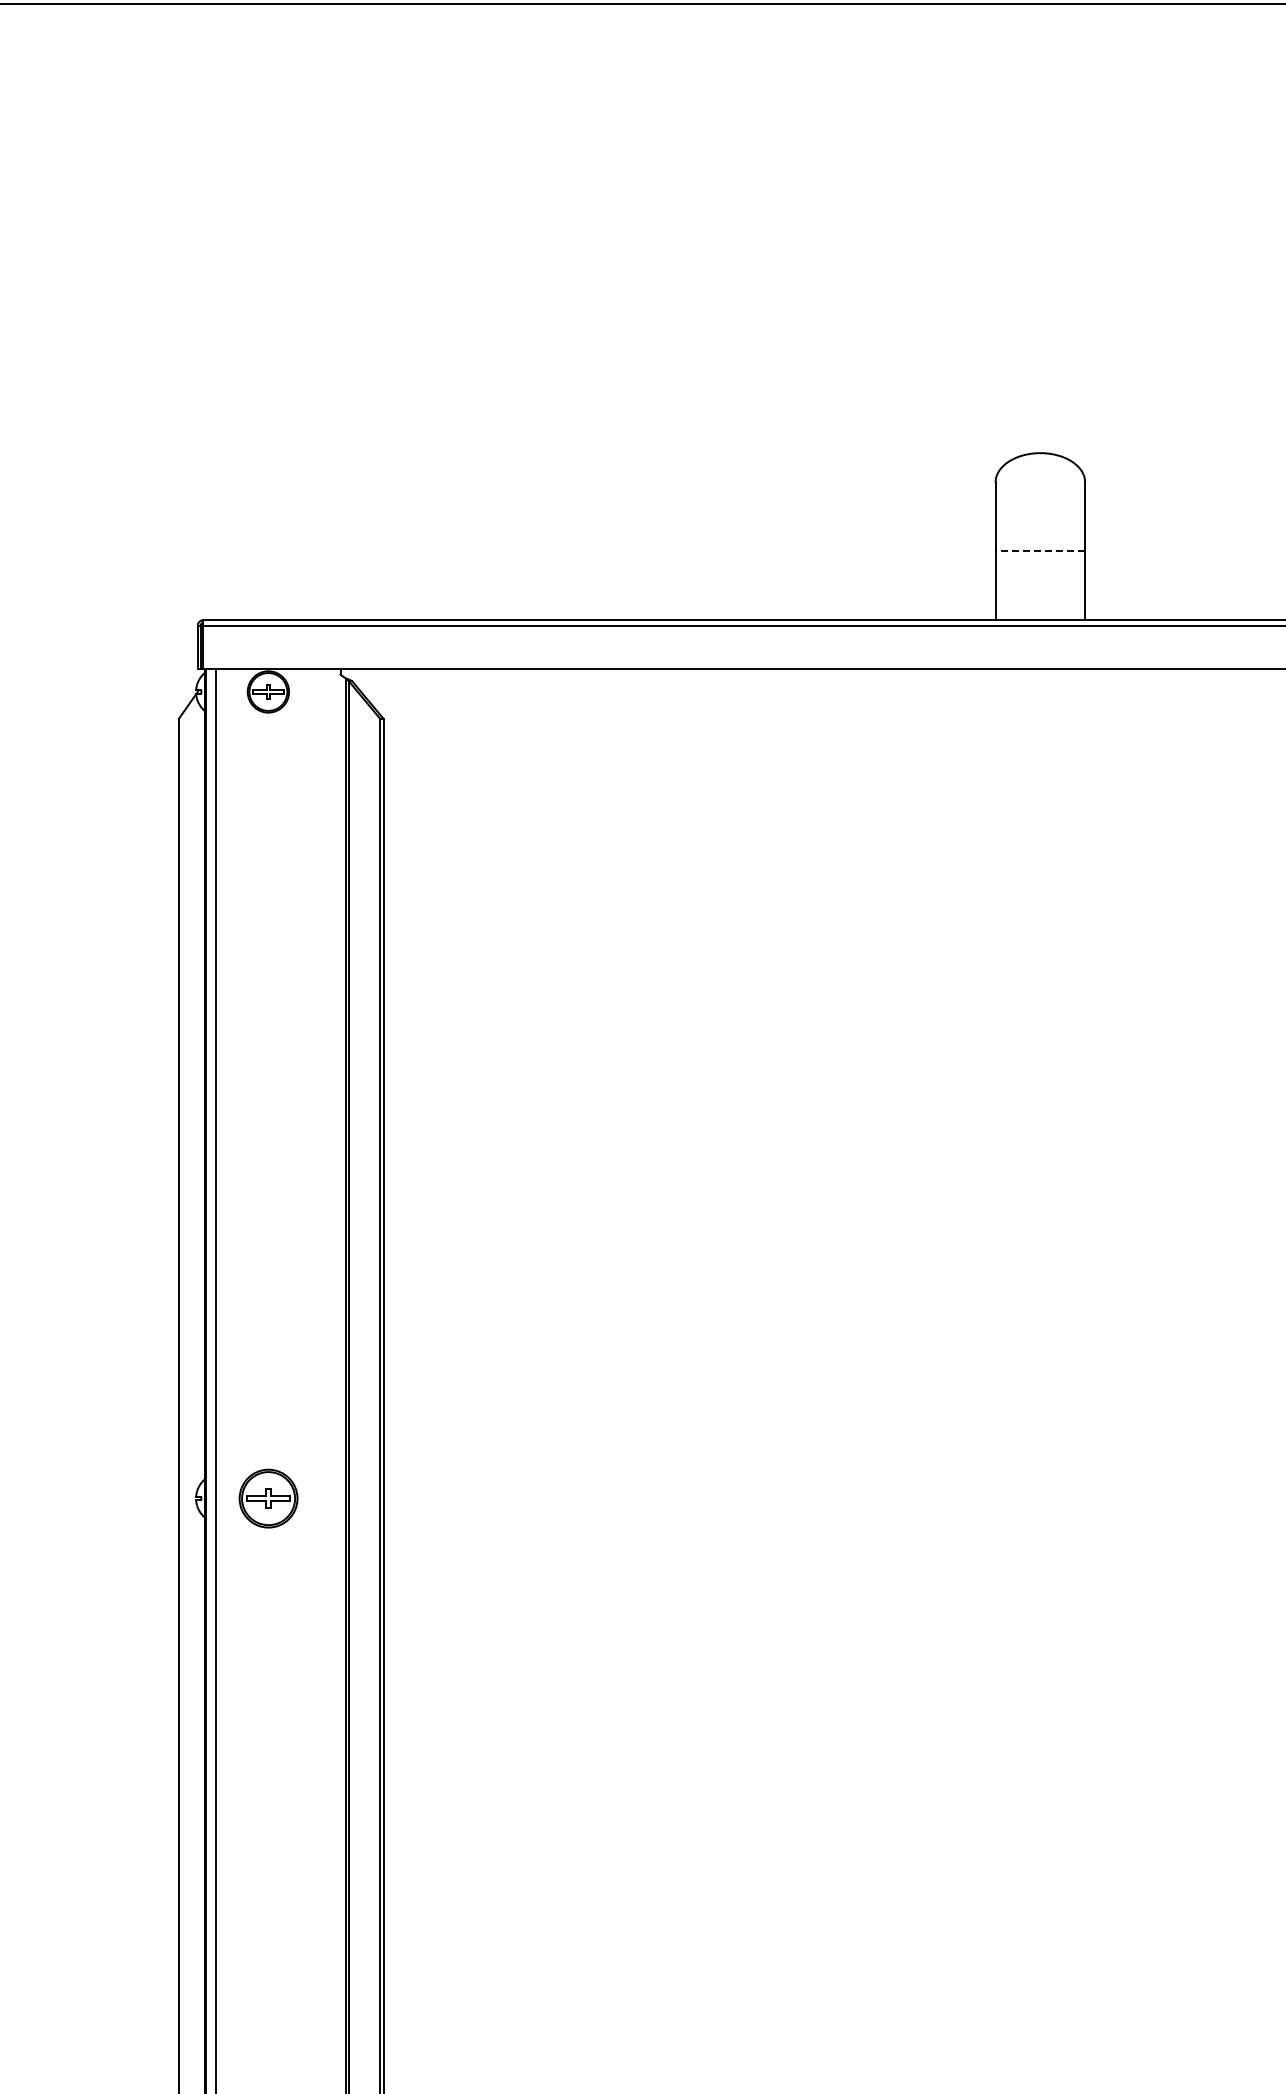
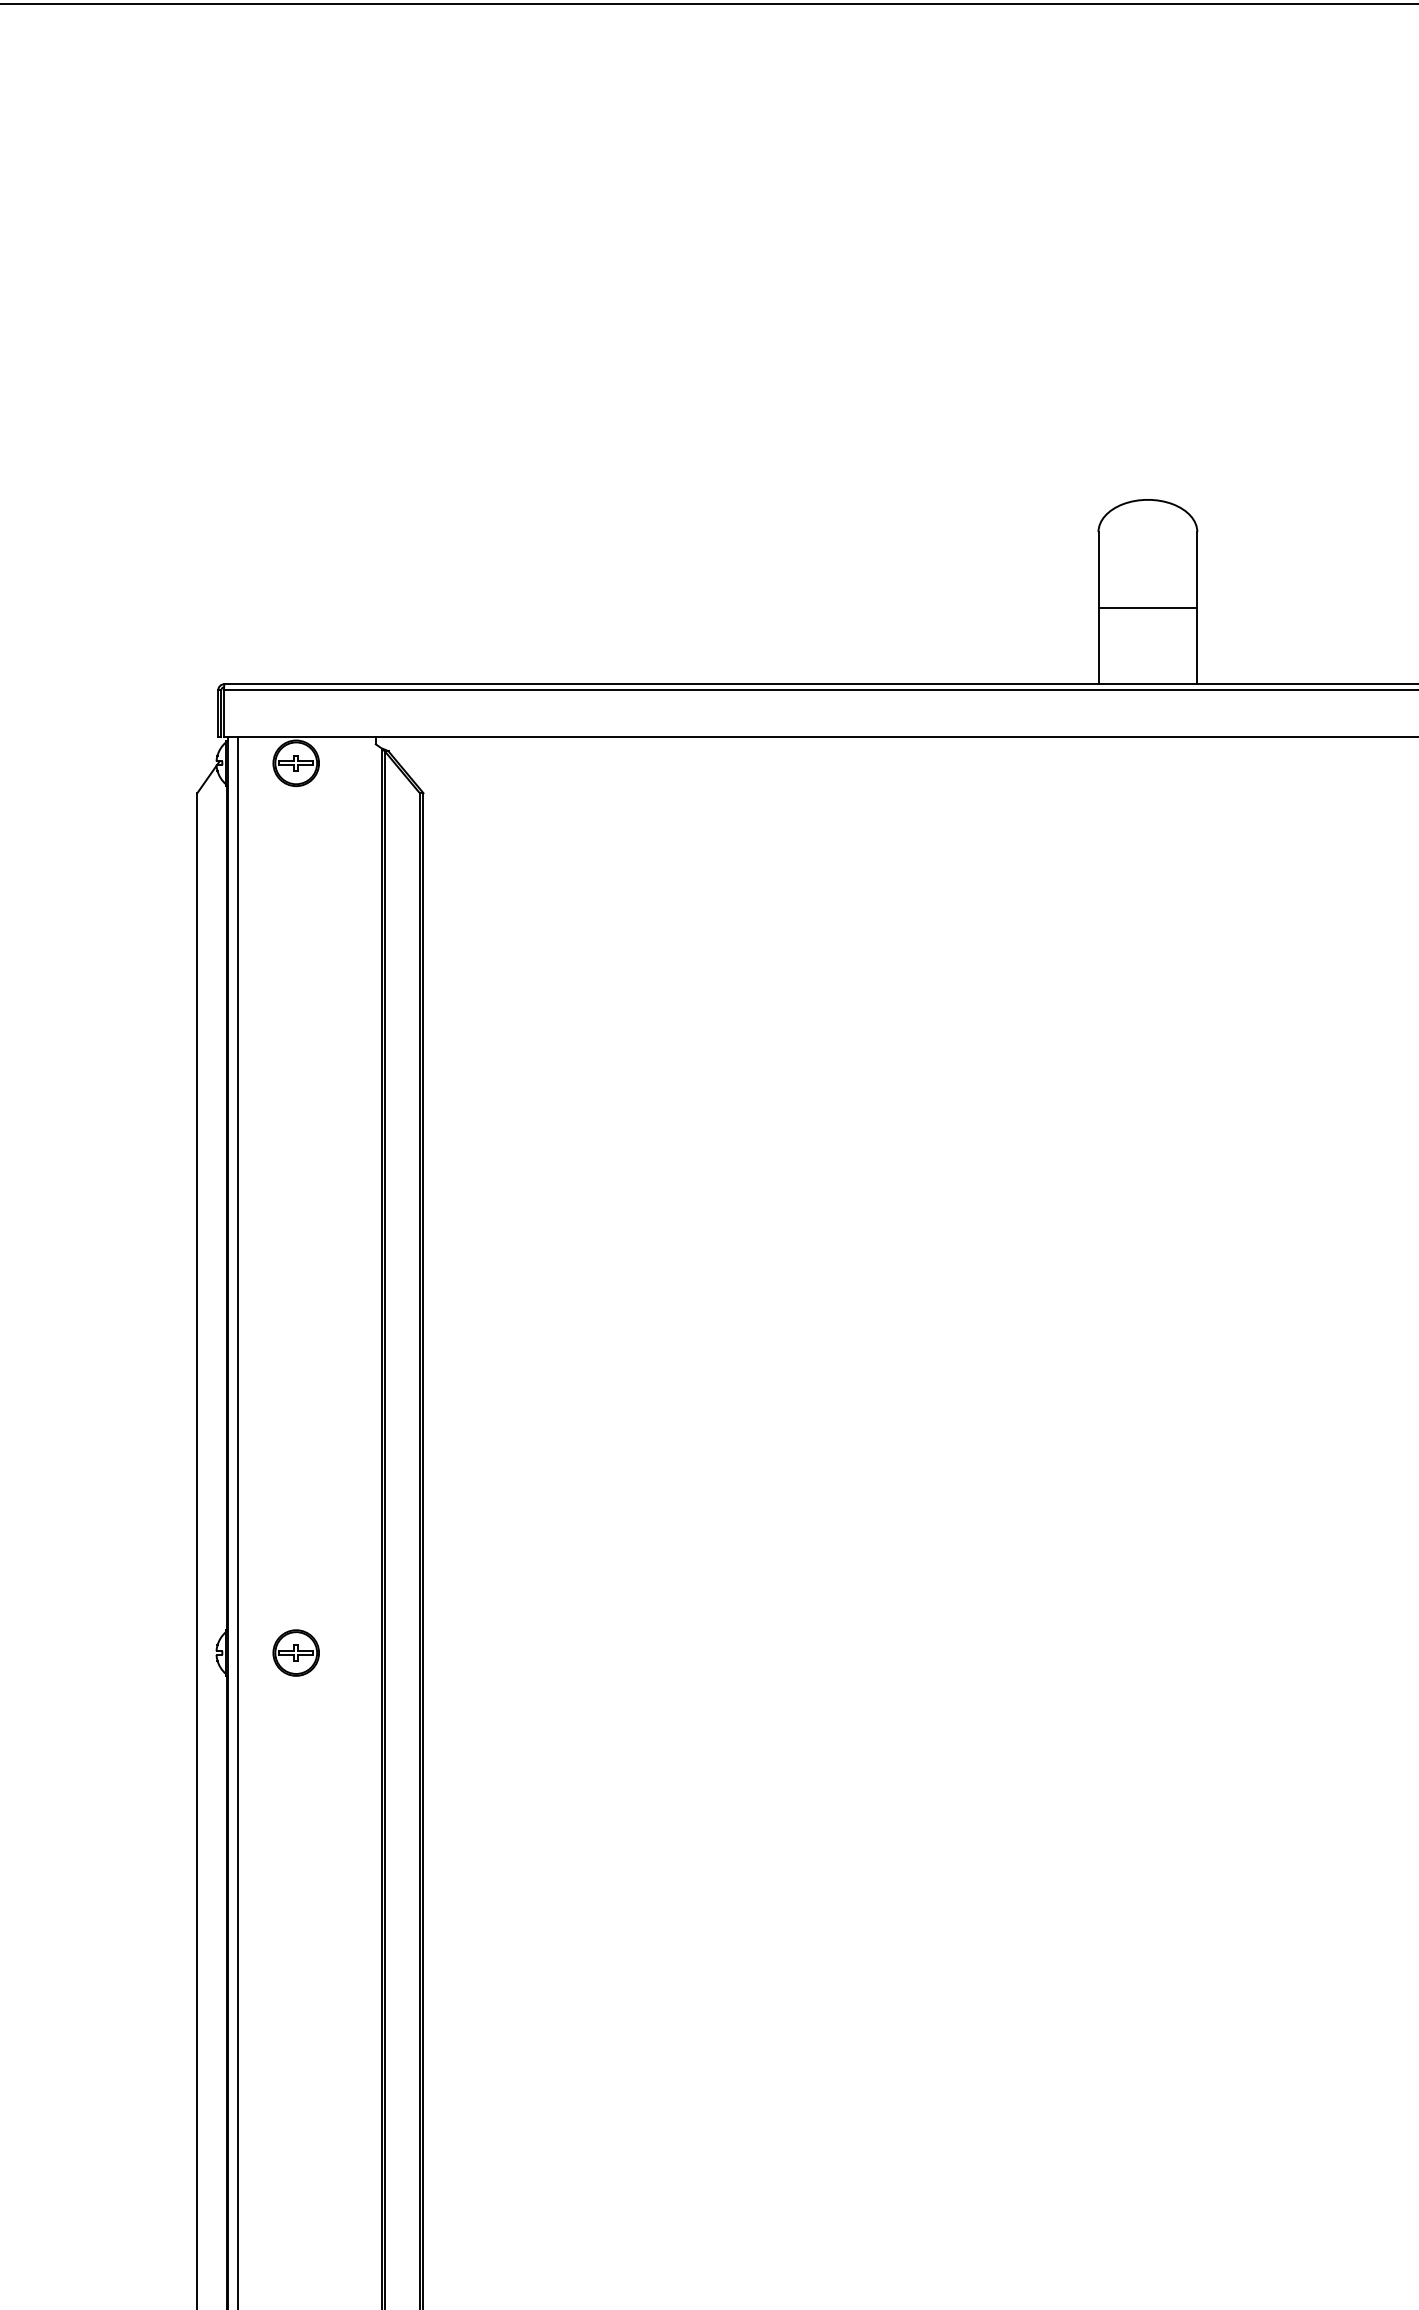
line: (1040, 551) -> (1148, 608), dashed -> solid
part: (267, 1497) -> (295, 1651), size x0.71

